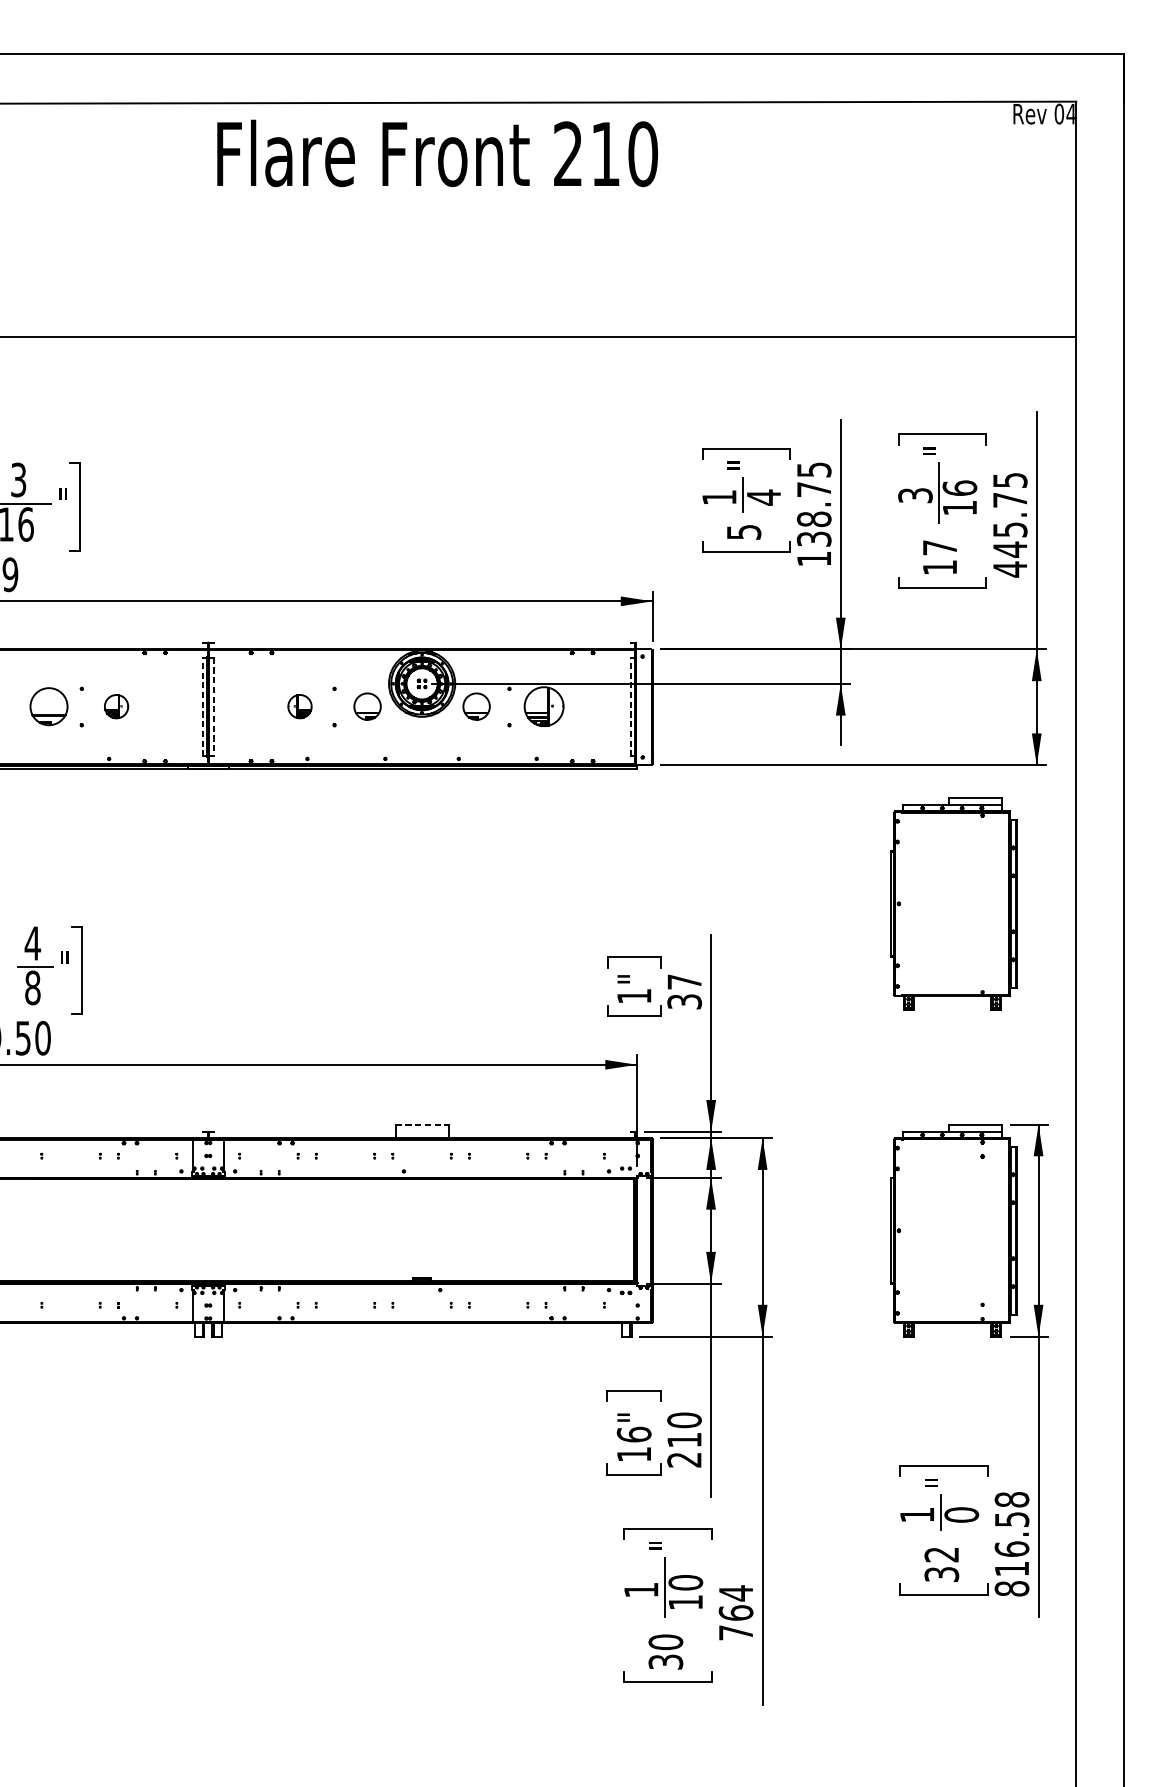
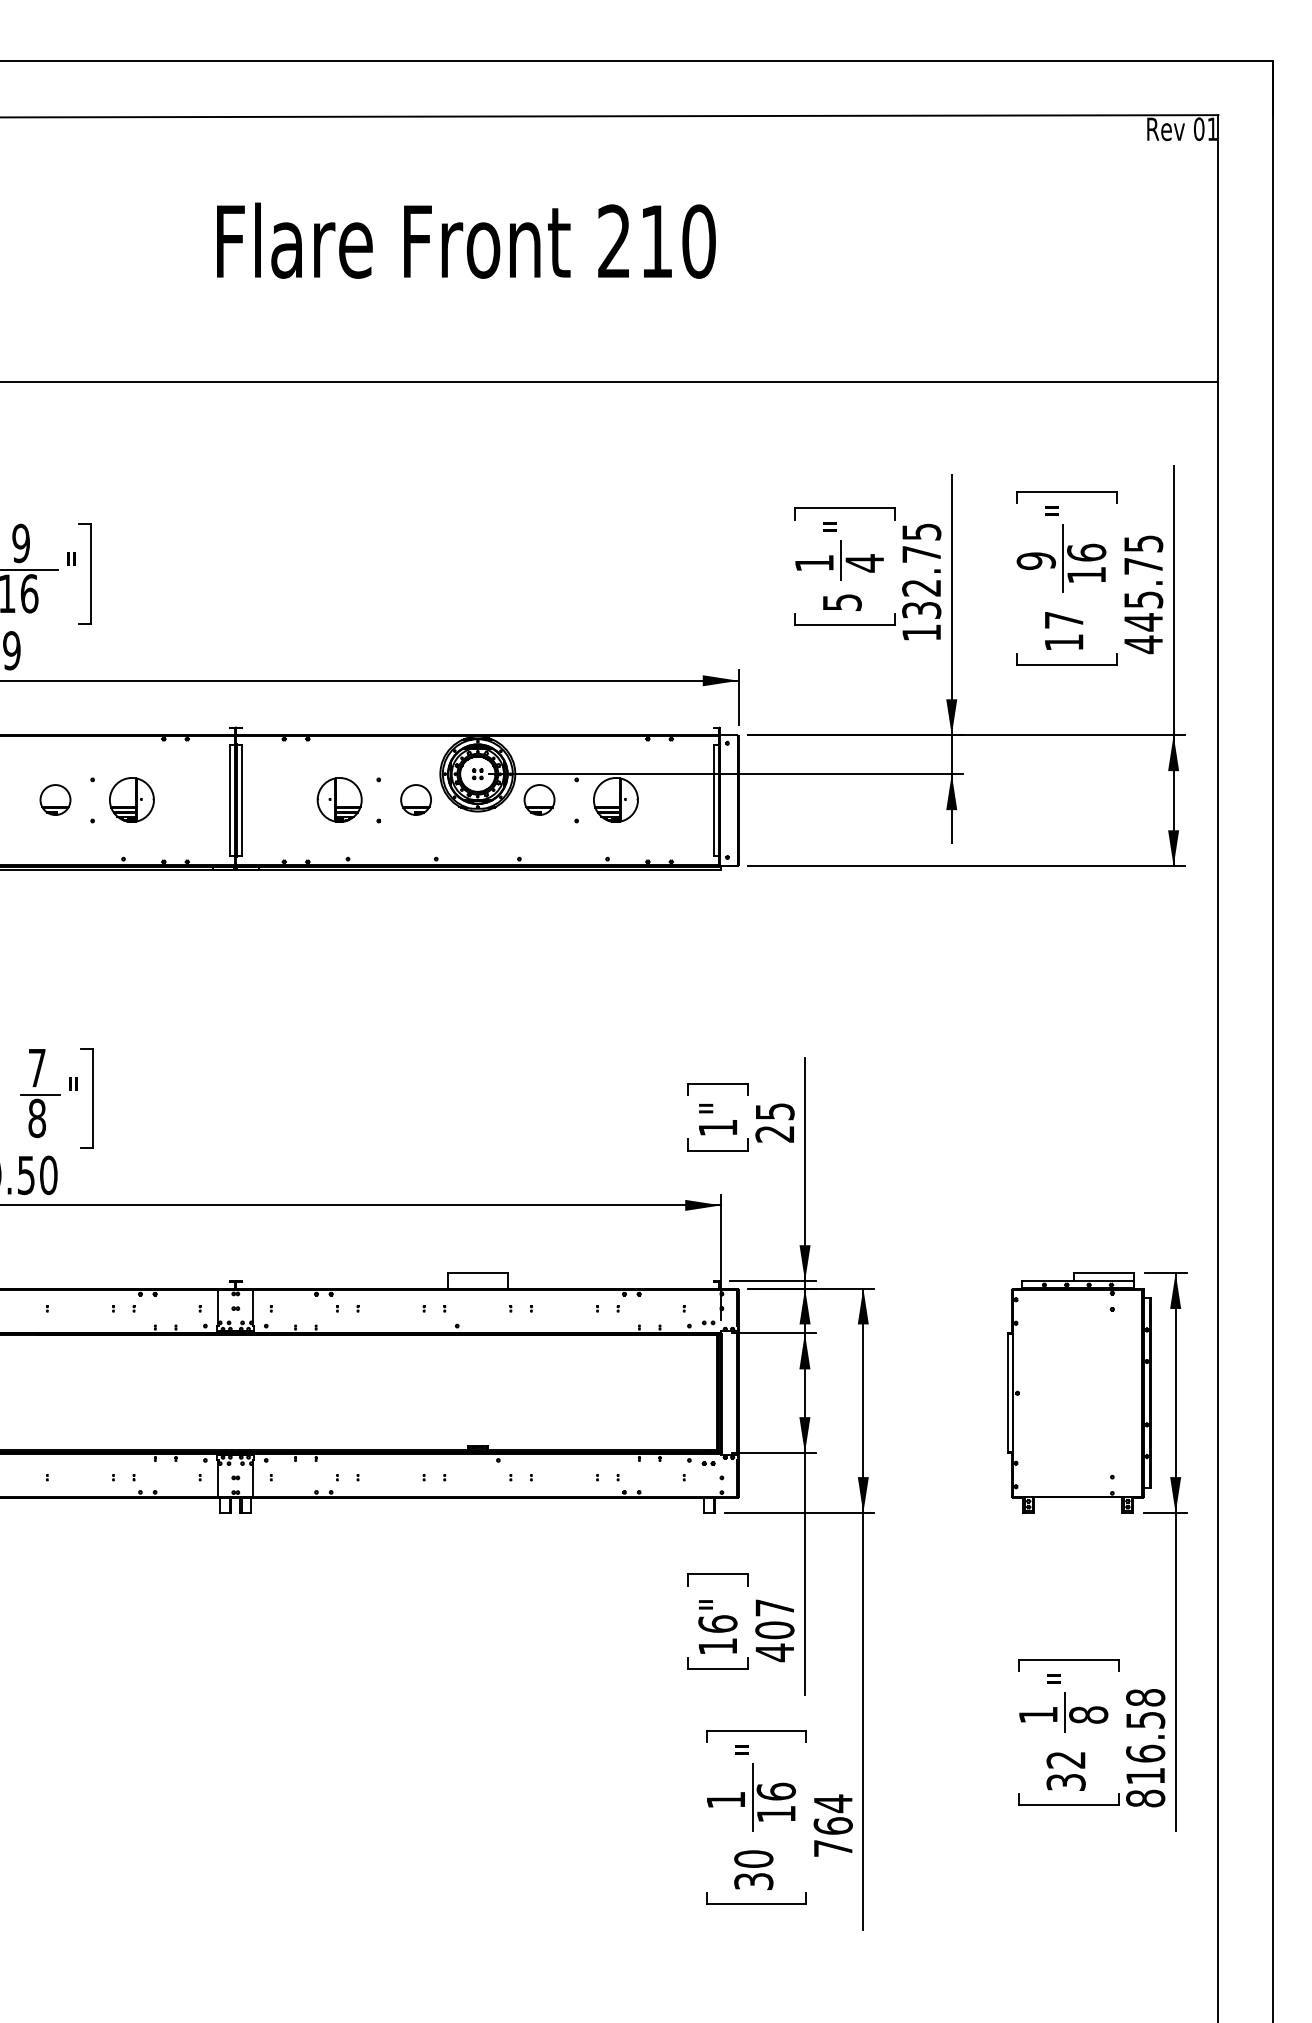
text: (1070, 113) -> (1211, 128), 04 -> 01
text: (437, 153) -> (466, 240), moved
text: (18, 479) -> (20, 542), 3 -> 9
text: (914, 495) -> (1035, 561), 3 -> 9
text: (814, 518) -> (921, 587), 138.75 -> 132.75
part: (49, 706) -> (55, 799), size x0.71
part: (116, 706) -> (131, 799), size x1.67
part: (299, 706) -> (339, 799), size x1.67
line: (202, 707) -> (229, 800), dashed -> solid
line: (213, 707) -> (241, 800), dashed -> solid
line: (630, 707) -> (713, 800), dashed -> solid
part: (953, 903) -> (1079, 1022), removed
text: (32, 943) -> (36, 1068), 4 -> 7
text: (684, 991) -> (774, 1122), 37 -> 25
line: (421, 1124) -> (477, 1273), dashed -> solid
text: (684, 1440) -> (774, 1630), 210 -> 407
text: (961, 1514) -> (1088, 1714), 0 -> 8
text: (685, 1582) -> (775, 1791), 10 -> 16

